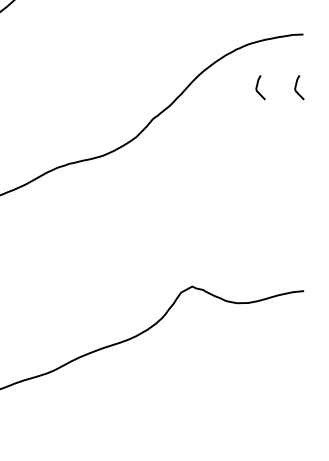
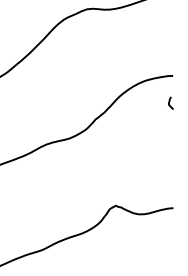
line: (259, 86) -> (150, 102), removed

